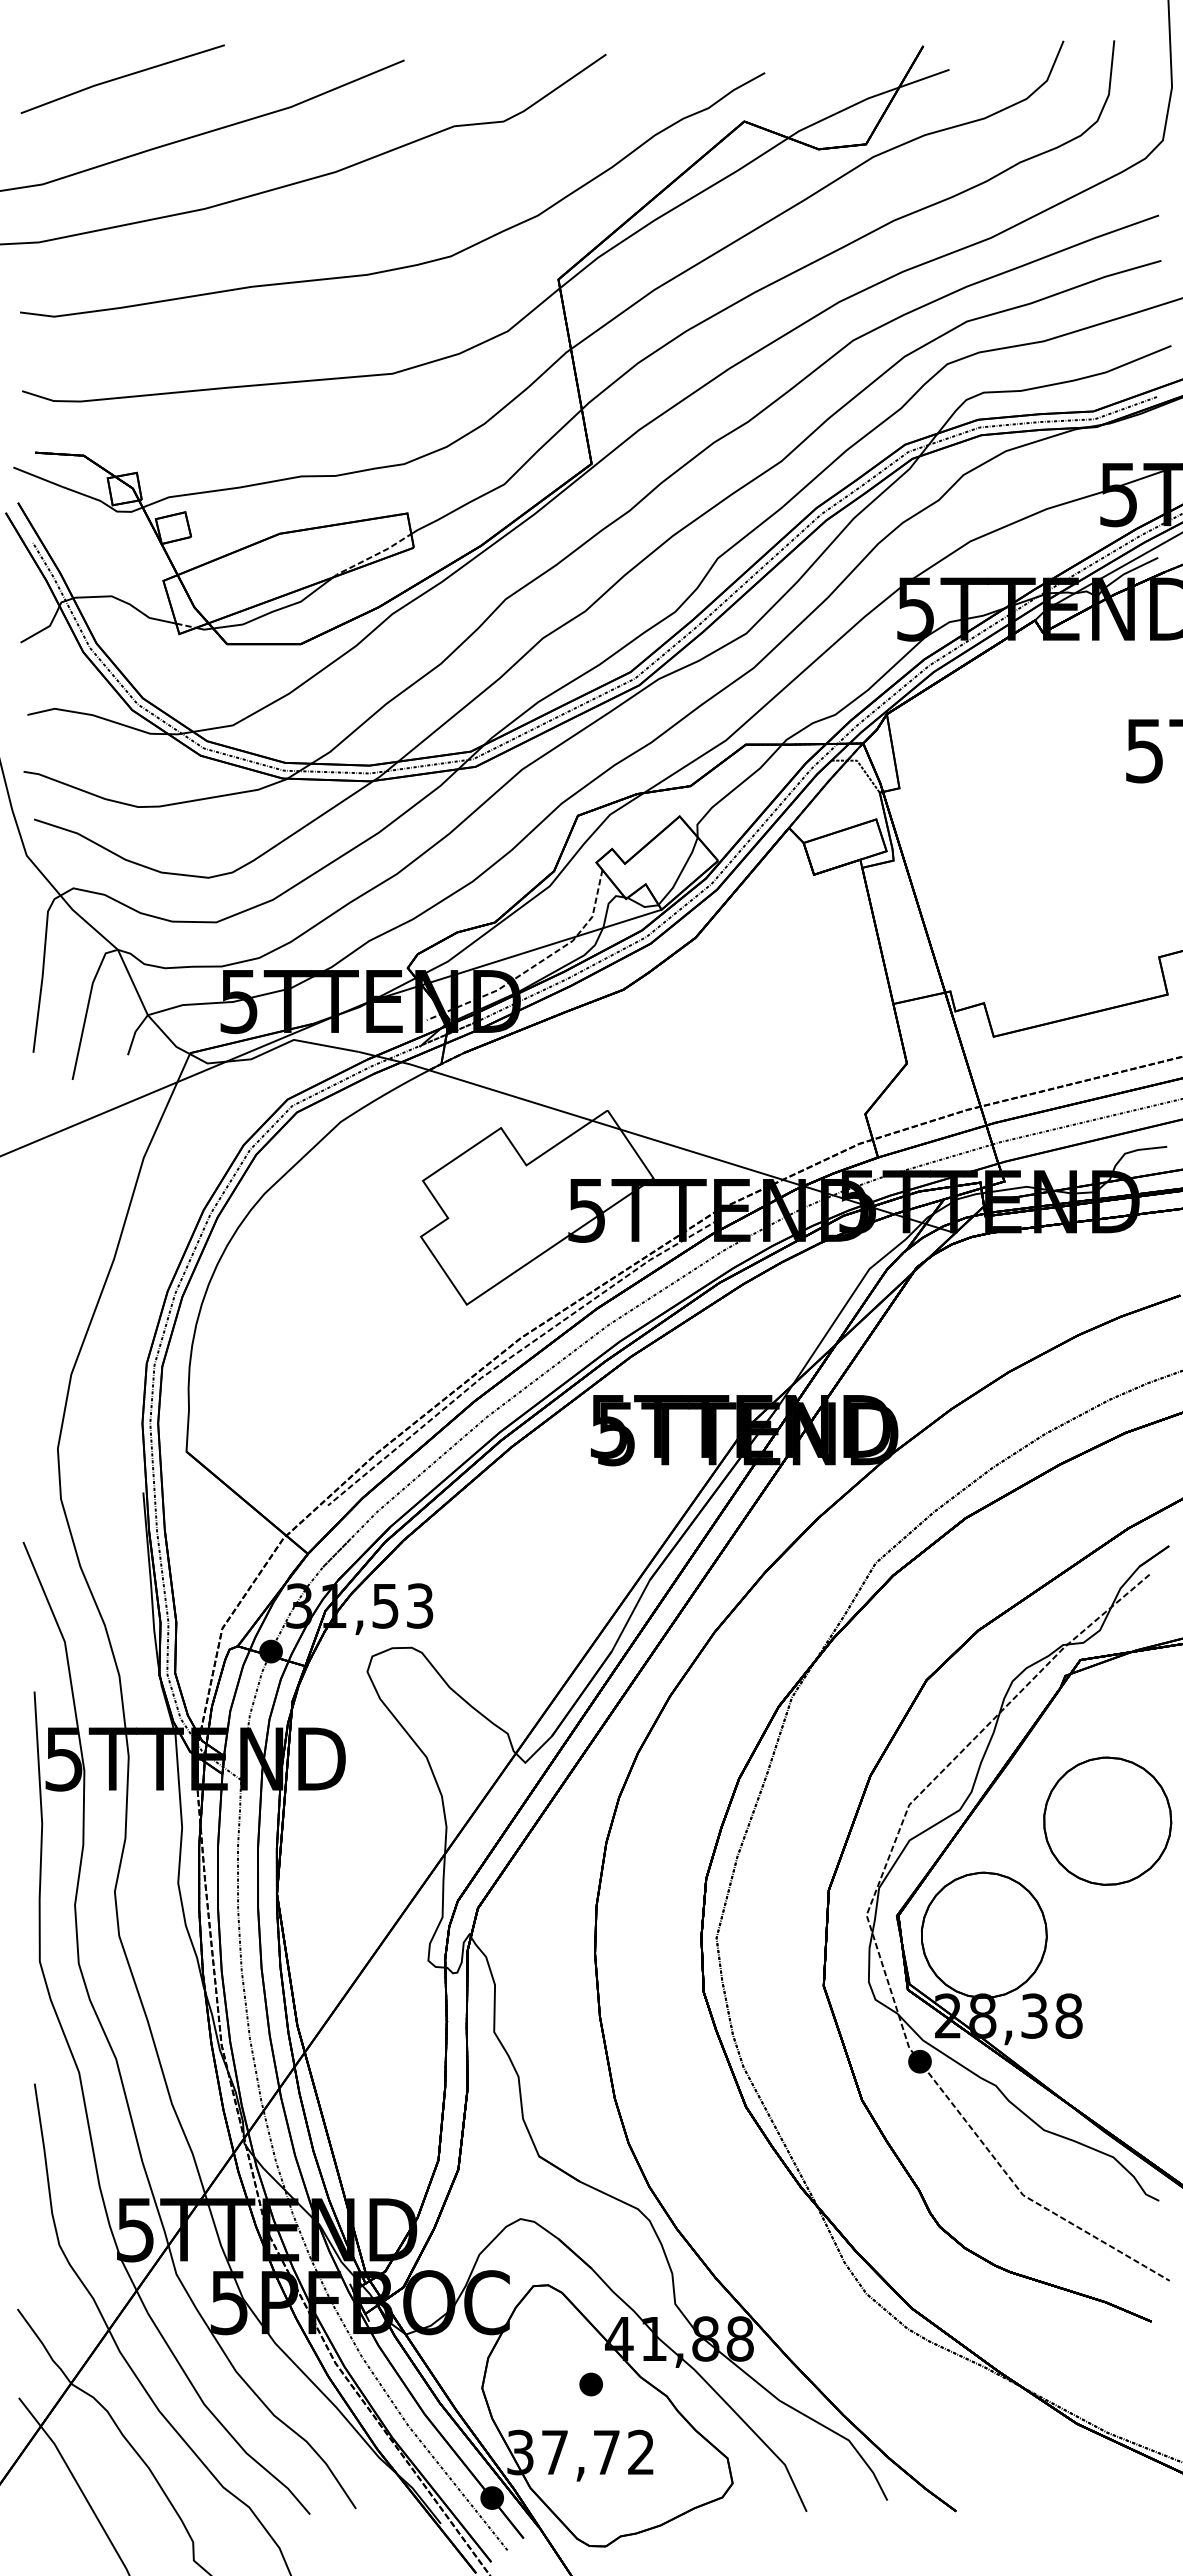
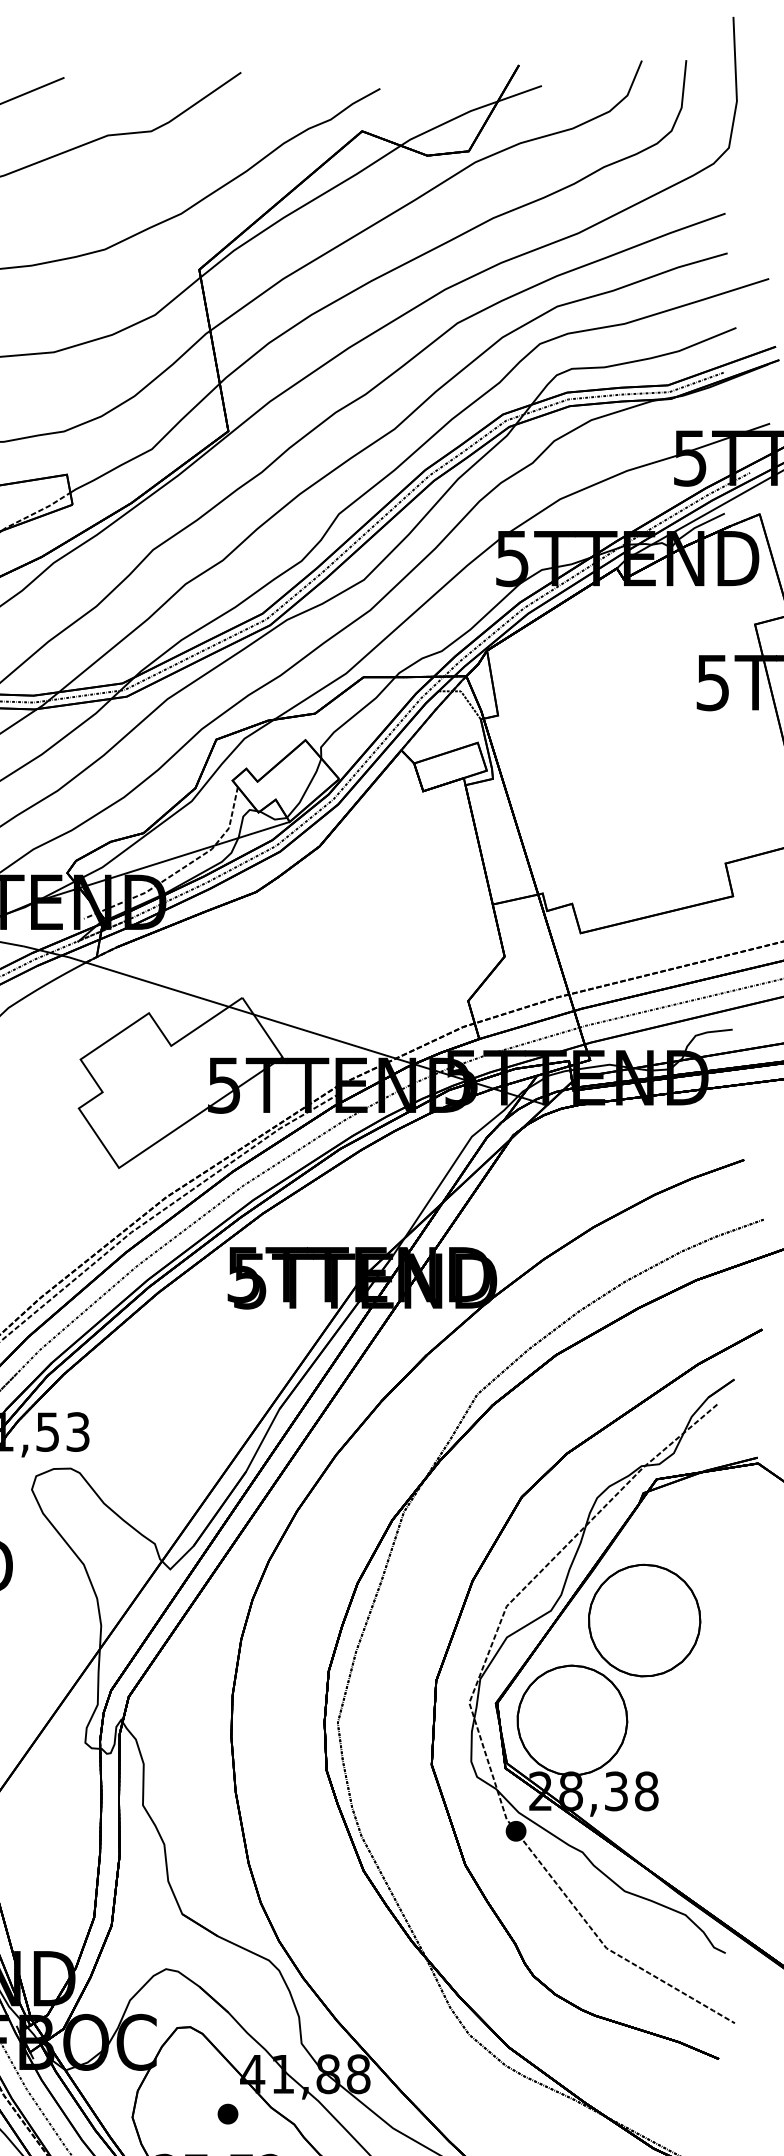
part: (1107, 1820) -> (644, 1619), moved

